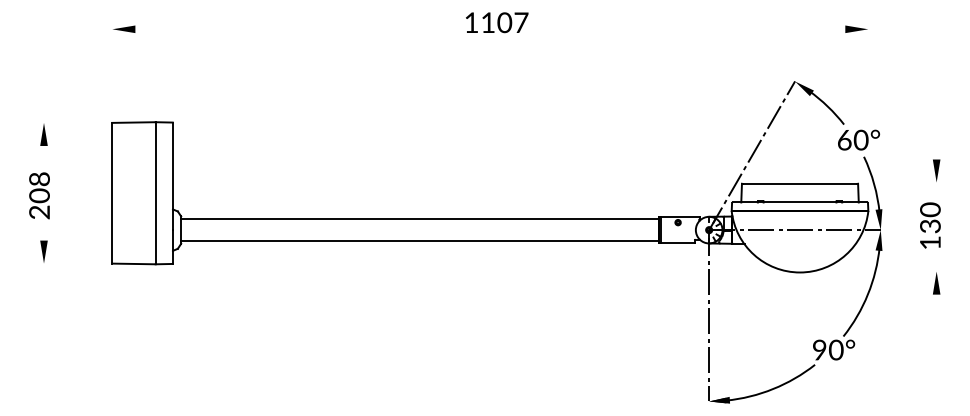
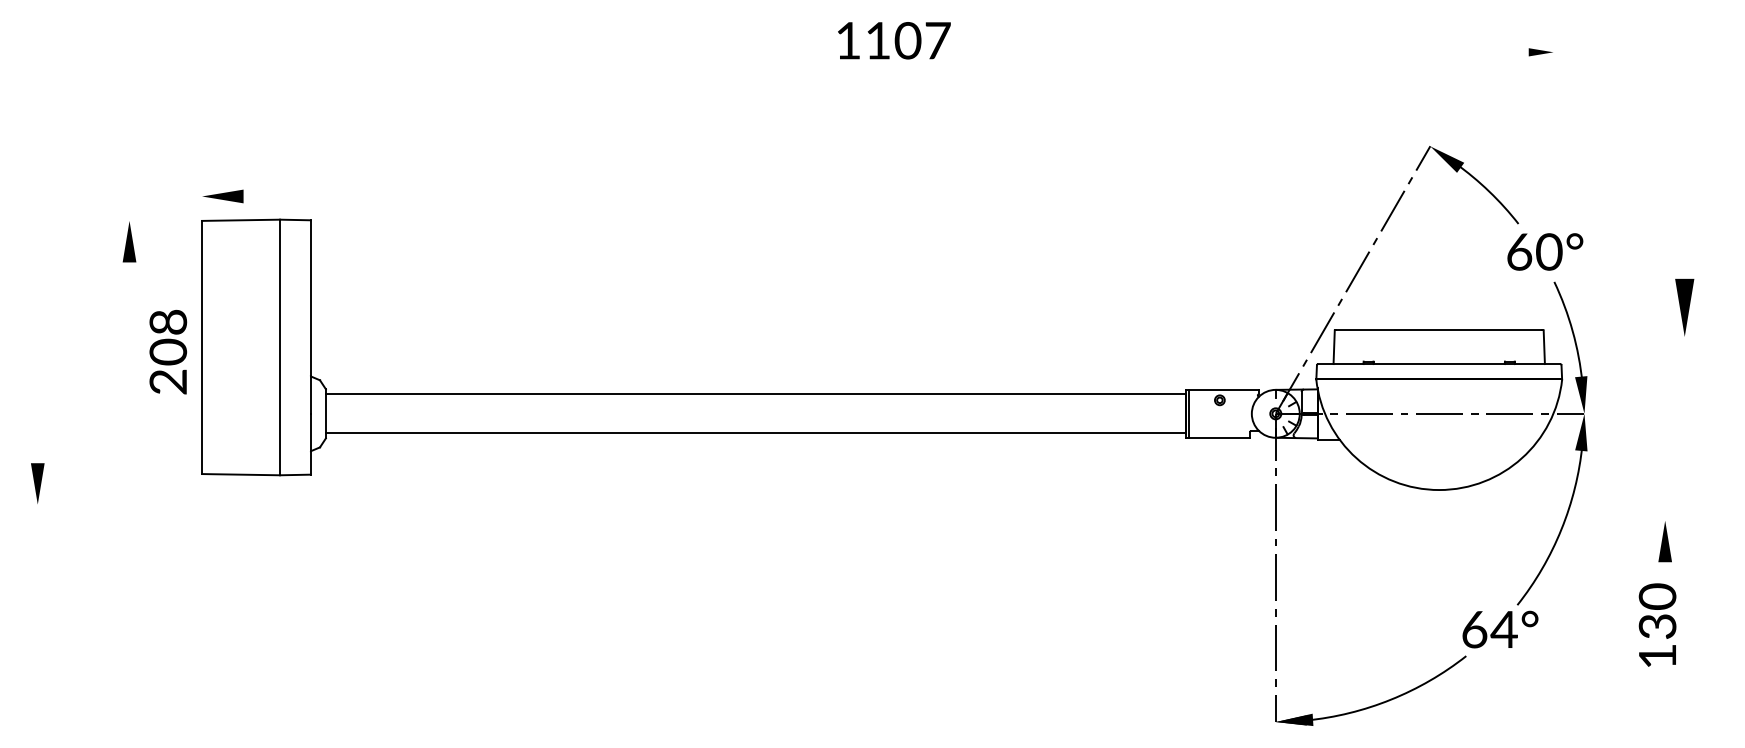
part: (124, 28) -> (223, 194), moved
part: (856, 28) -> (1540, 51), size x0.6
part: (43, 134) -> (128, 241), moved
part: (936, 170) -> (1684, 306), size x1.4
text: (39, 195) -> (168, 351), moved
text: (930, 225) -> (1657, 624), moved
part: (43, 251) -> (36, 482), moved
part: (936, 283) -> (1664, 542), moved
text: (828, 349) -> (1490, 628), 90° -> 64°

